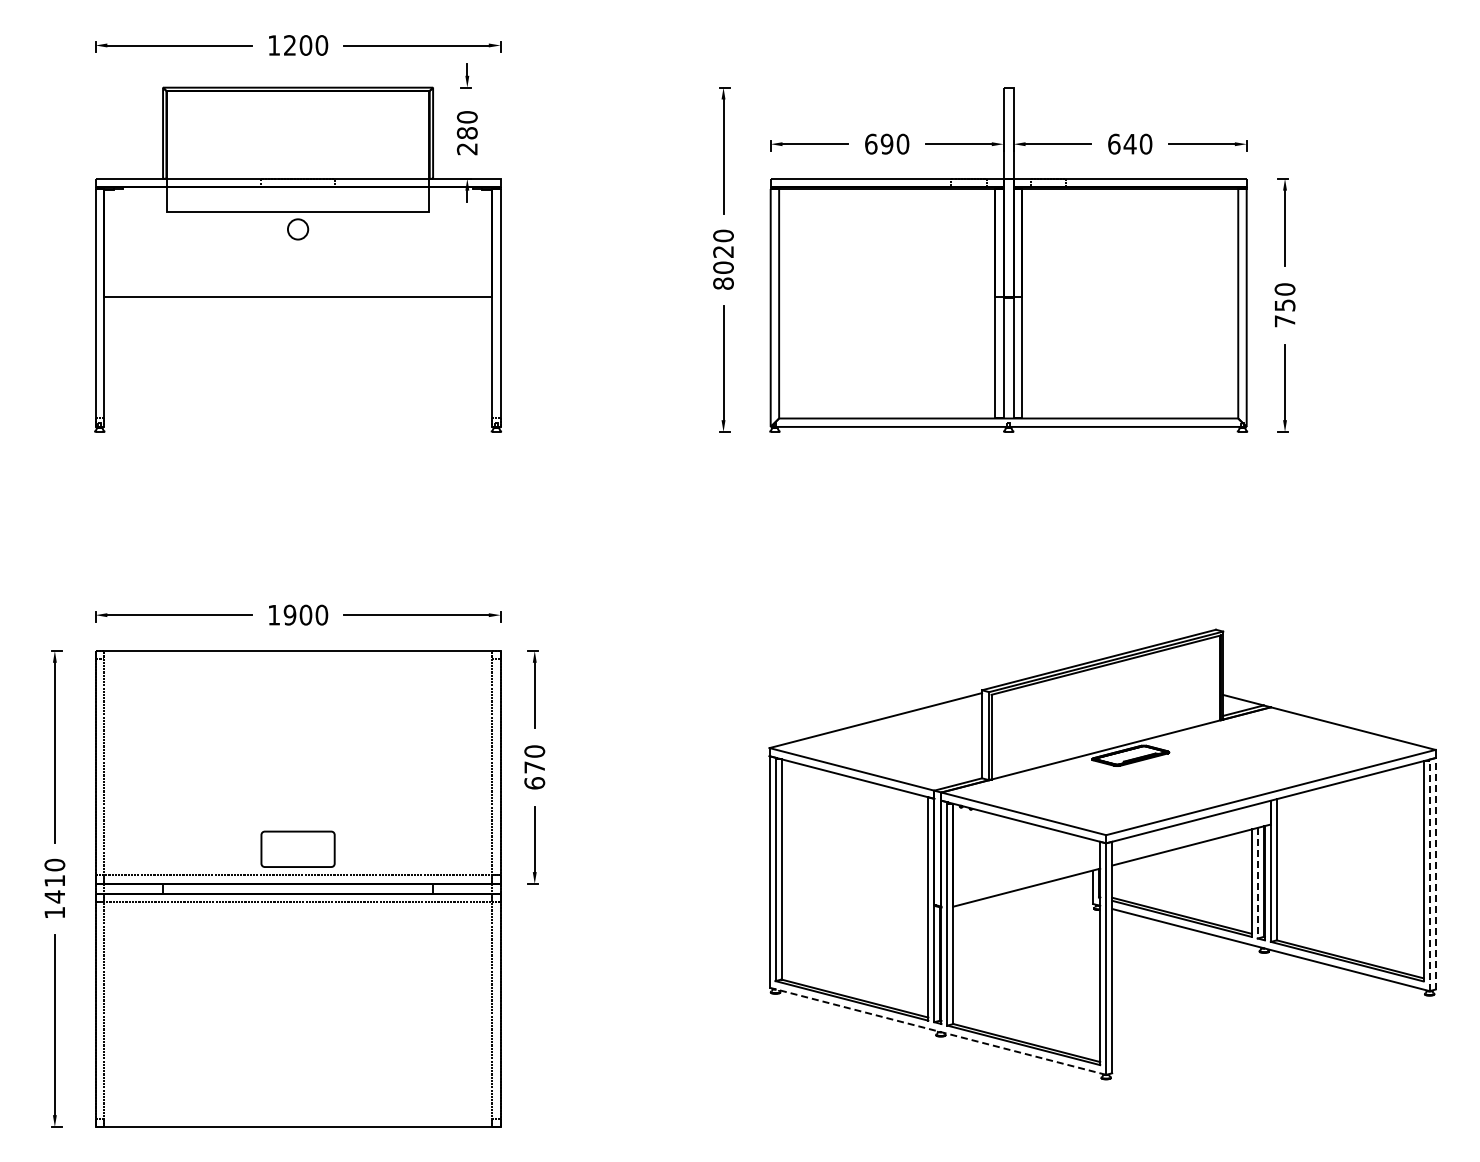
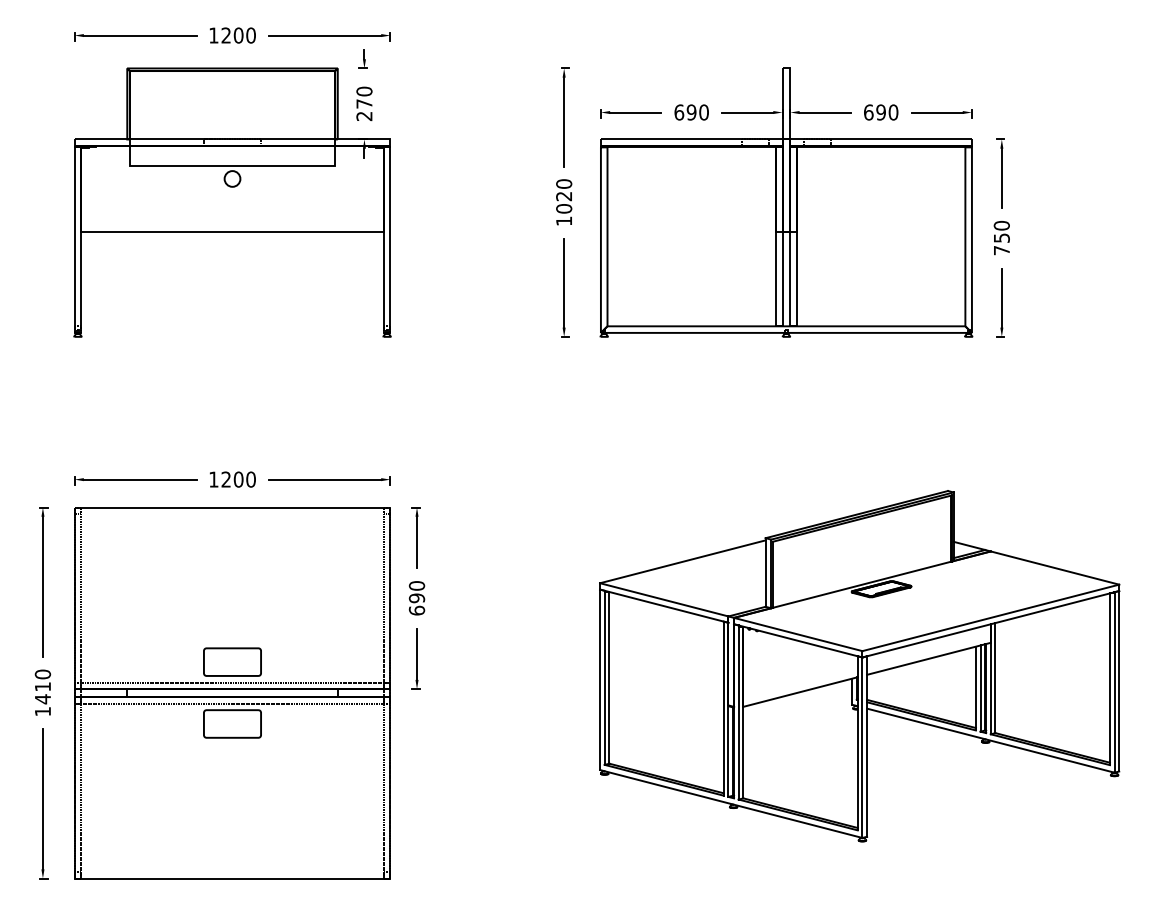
text: (466, 133) -> (363, 104), 280 -> 270
text: (1129, 143) -> (880, 111), 640 -> 690
text: (723, 283) -> (564, 221), 8020 -> 1020
text: (289, 614) -> (225, 479), 1900 -> 1200
text: (534, 767) -> (416, 598), 670 -> 690
line: (1435, 873) -> (1119, 681), dashed -> solid
line: (1429, 875) -> (1114, 682), dashed -> solid
line: (1257, 883) -> (980, 688), dashed -> solid
part: (297, 928) -> (232, 723), added
line: (937, 1031) -> (730, 804), dashed -> solid

